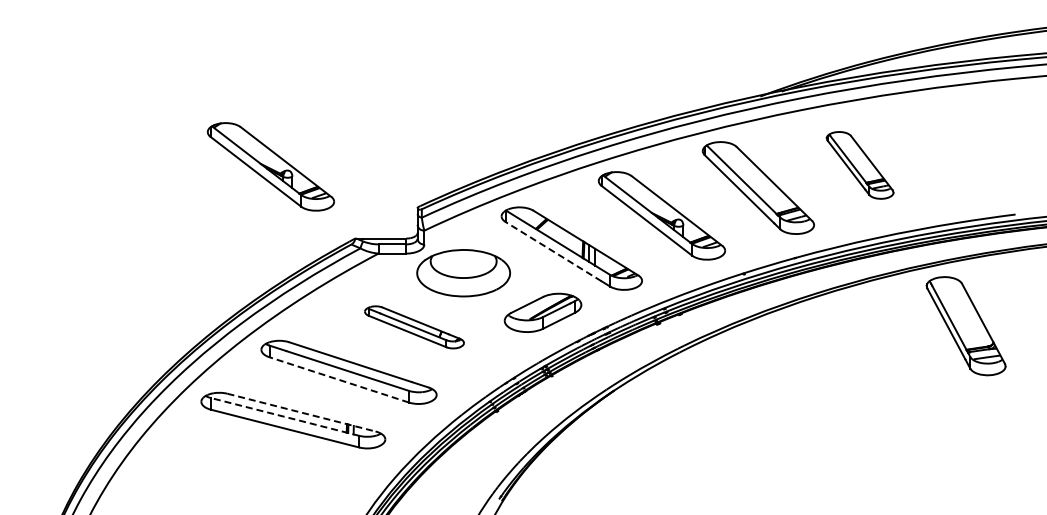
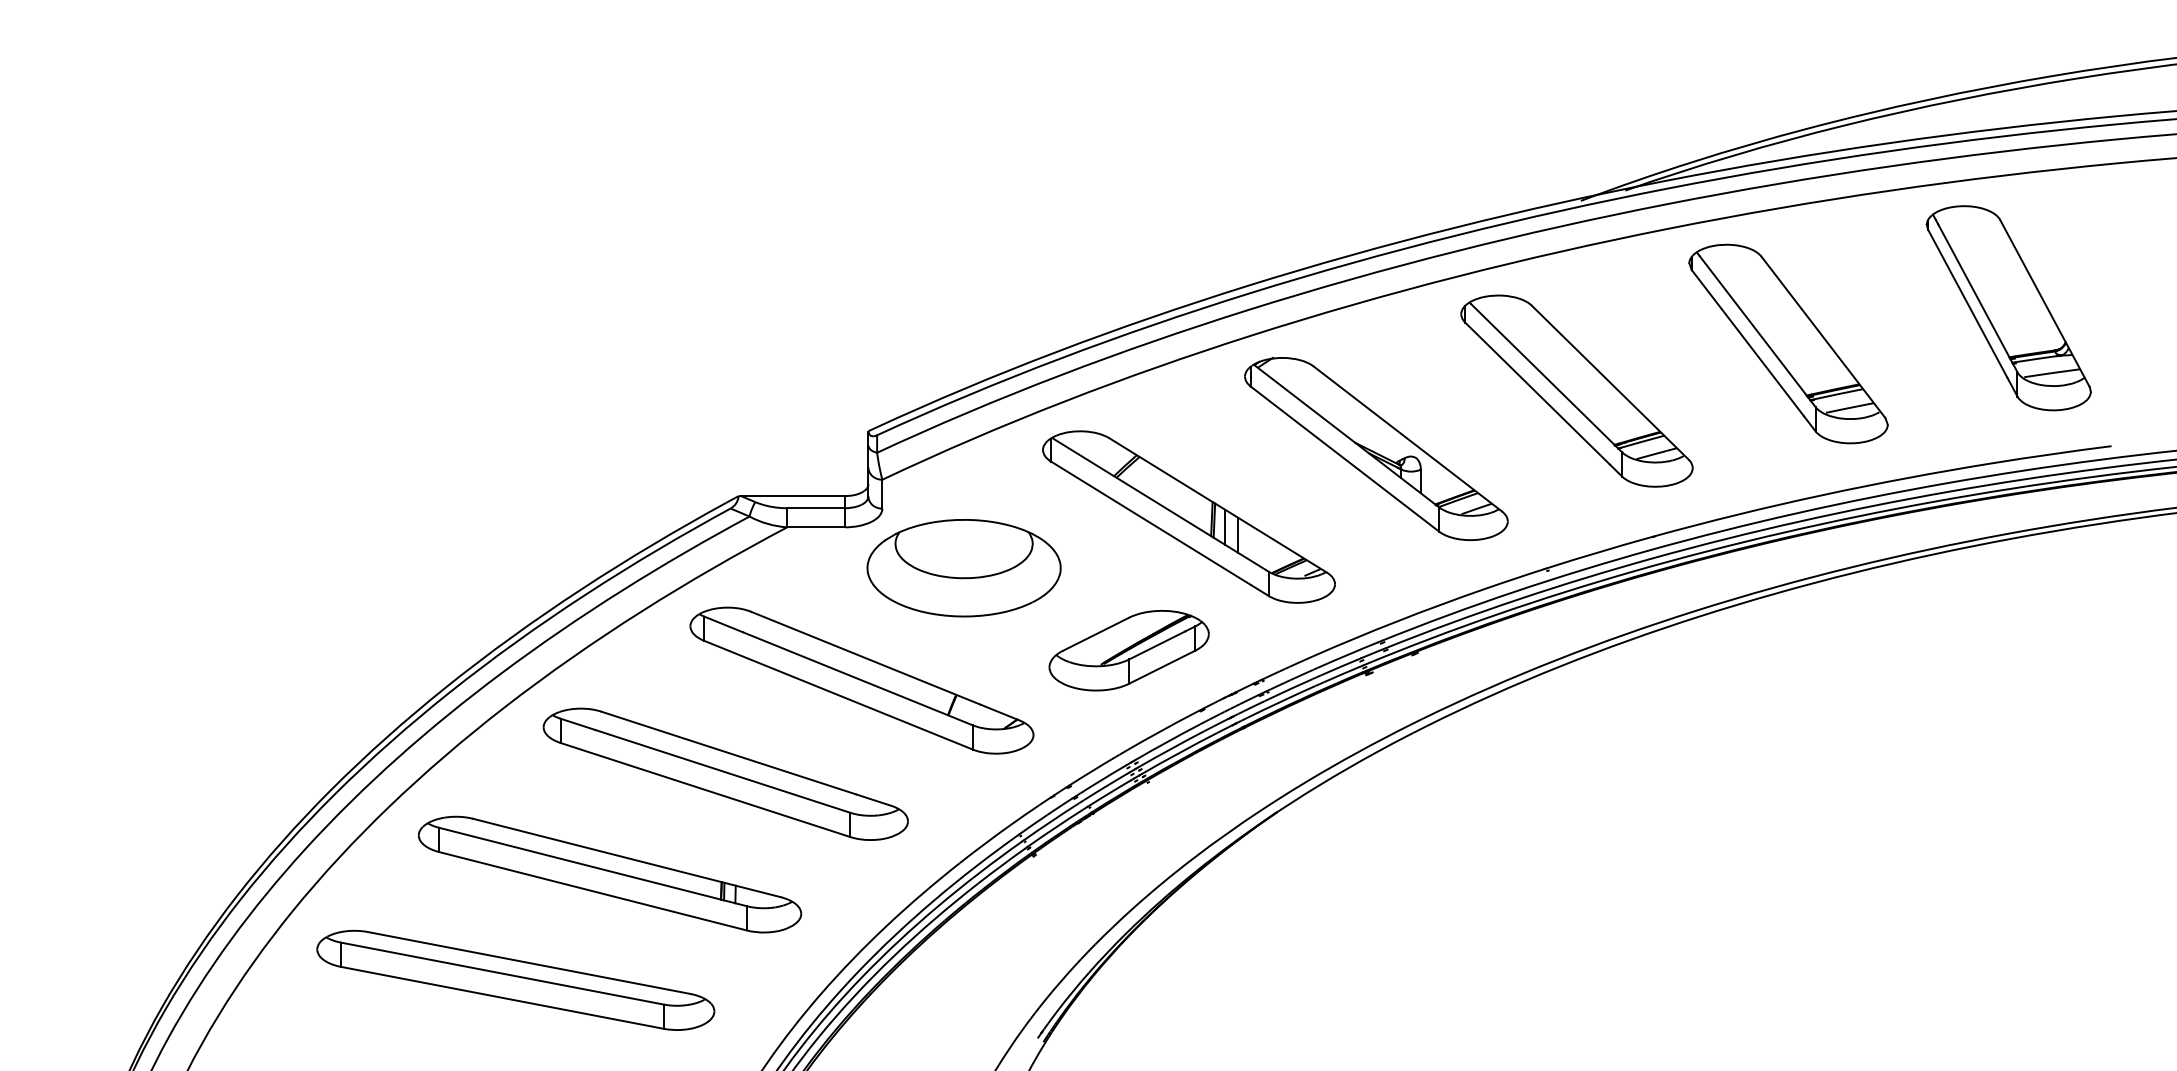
part: (859, 165) -> (1787, 344), size x1.43
part: (270, 166) -> (562, 346), removed
line: (553, 251) -> (1150, 523), dashed -> solid
part: (965, 326) -> (2007, 308), moved
part: (414, 327) -> (861, 681), size x1.67
line: (338, 379) -> (703, 789), dashed -> solid
line: (301, 412) -> (626, 857), dashed -> solid
line: (284, 416) -> (591, 866), dashed -> solid
part: (247, 471) -> (514, 980), added

